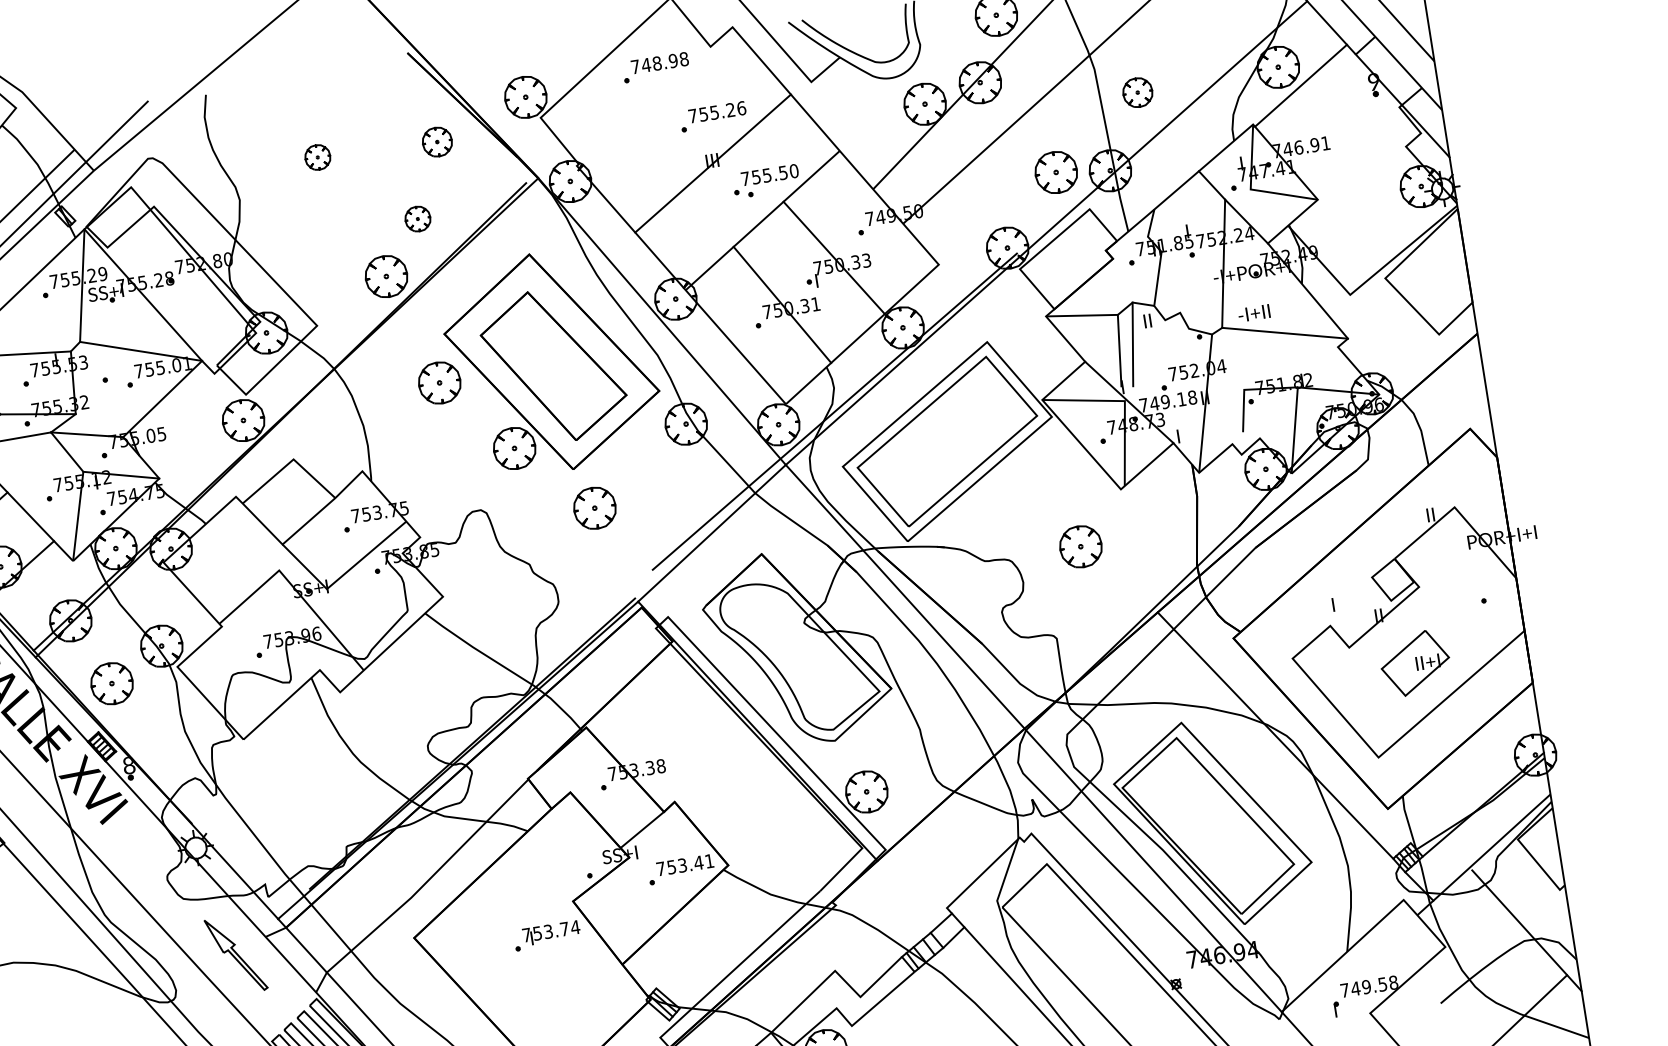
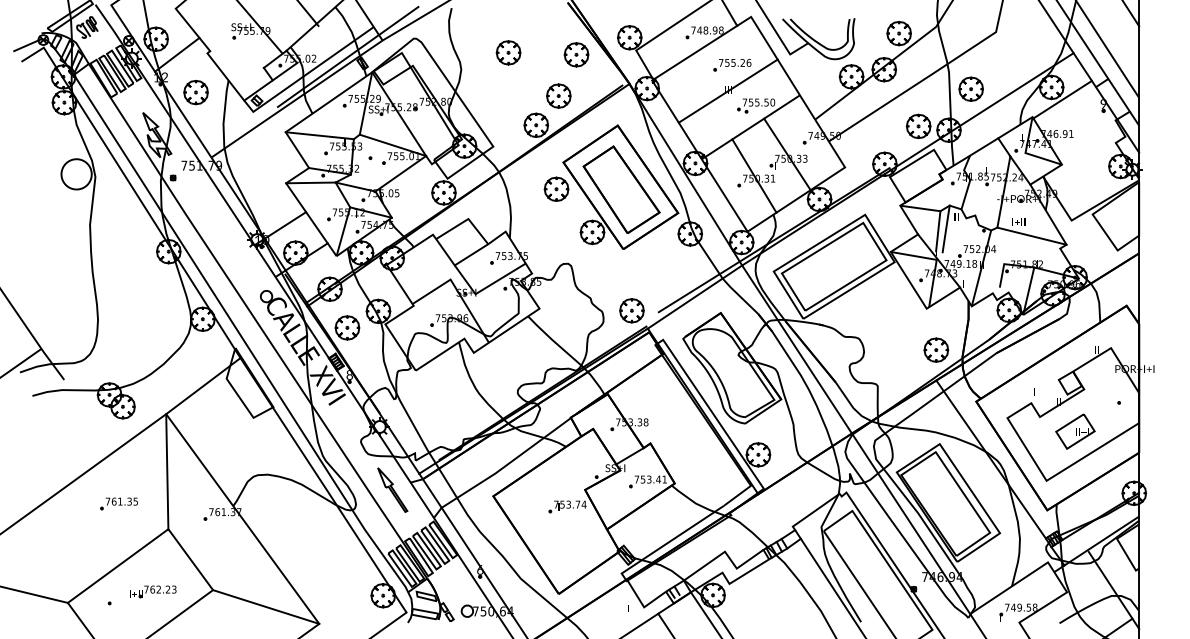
part: (1136, 91) -> (970, 88), size x1.43
line: (645, 104) -> (695, 52), added
part: (437, 141) -> (576, 54), size x1.43
part: (317, 156) -> (508, 52), size x1.67
part: (417, 218) -> (558, 95), size x1.67
part: (593, 507) -> (631, 310), moved
part: (1080, 545) -> (936, 349), moved

